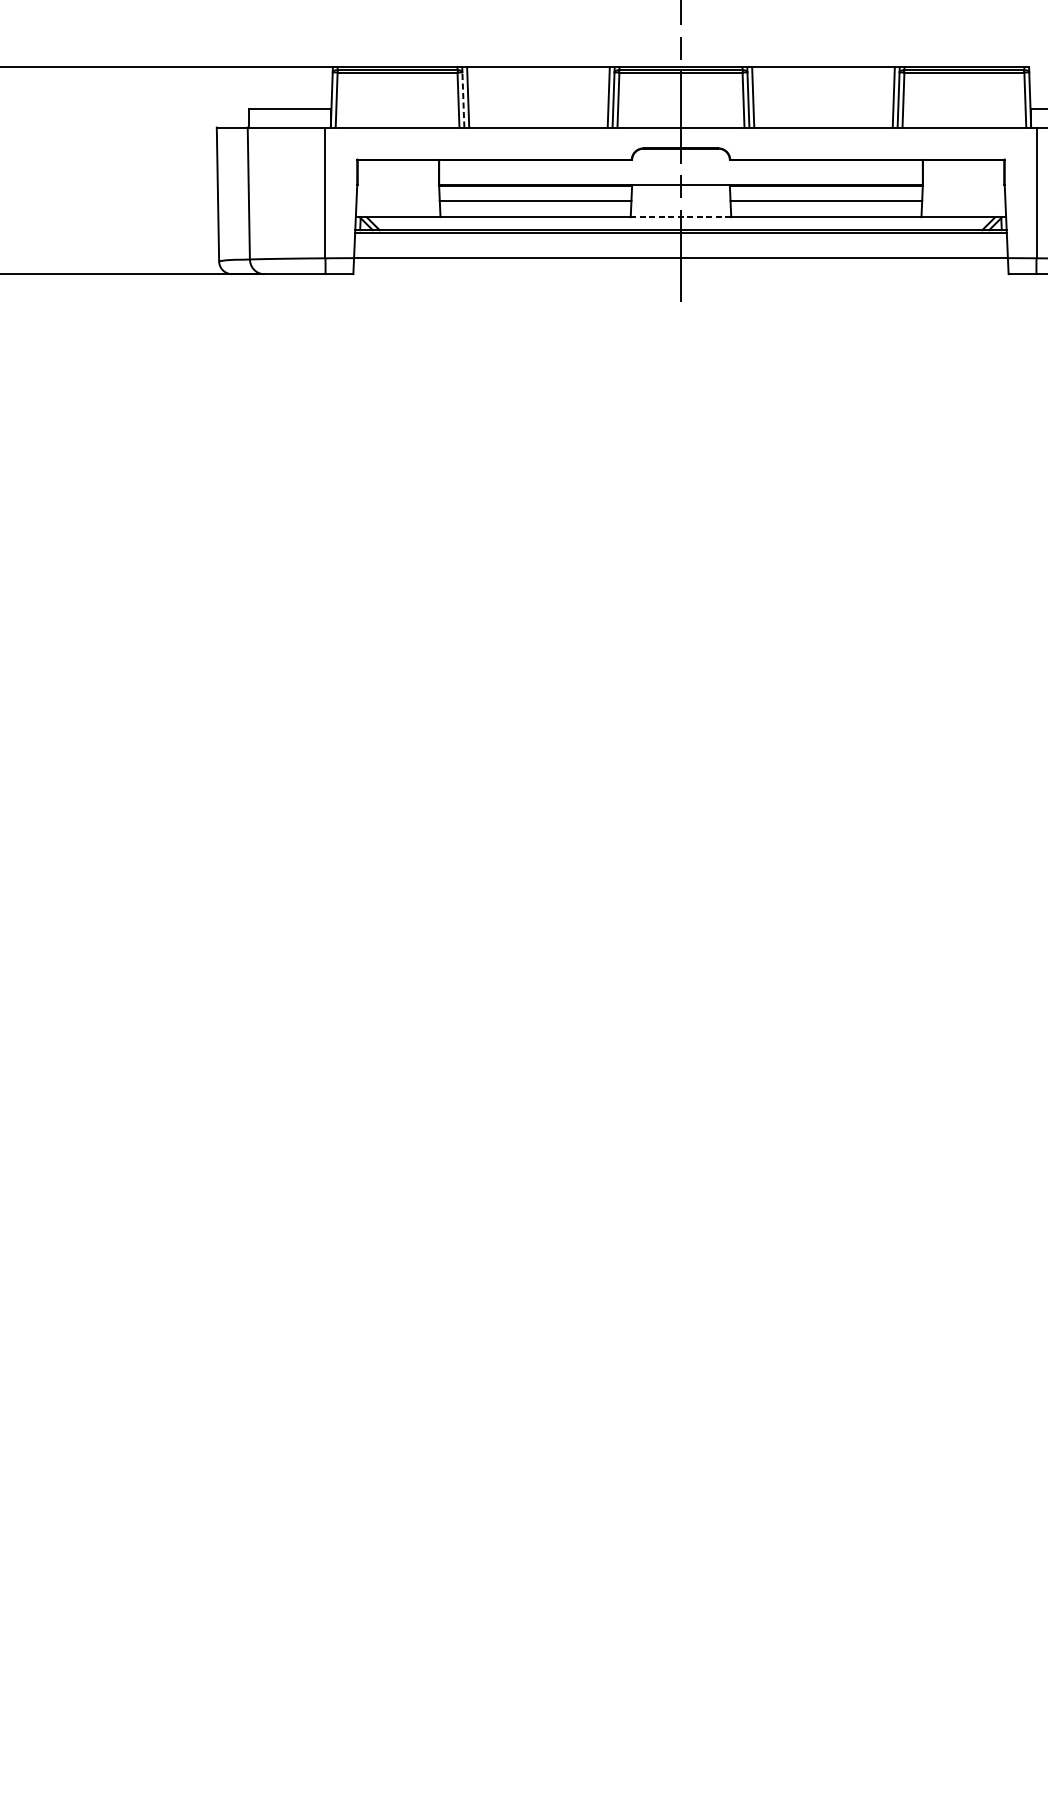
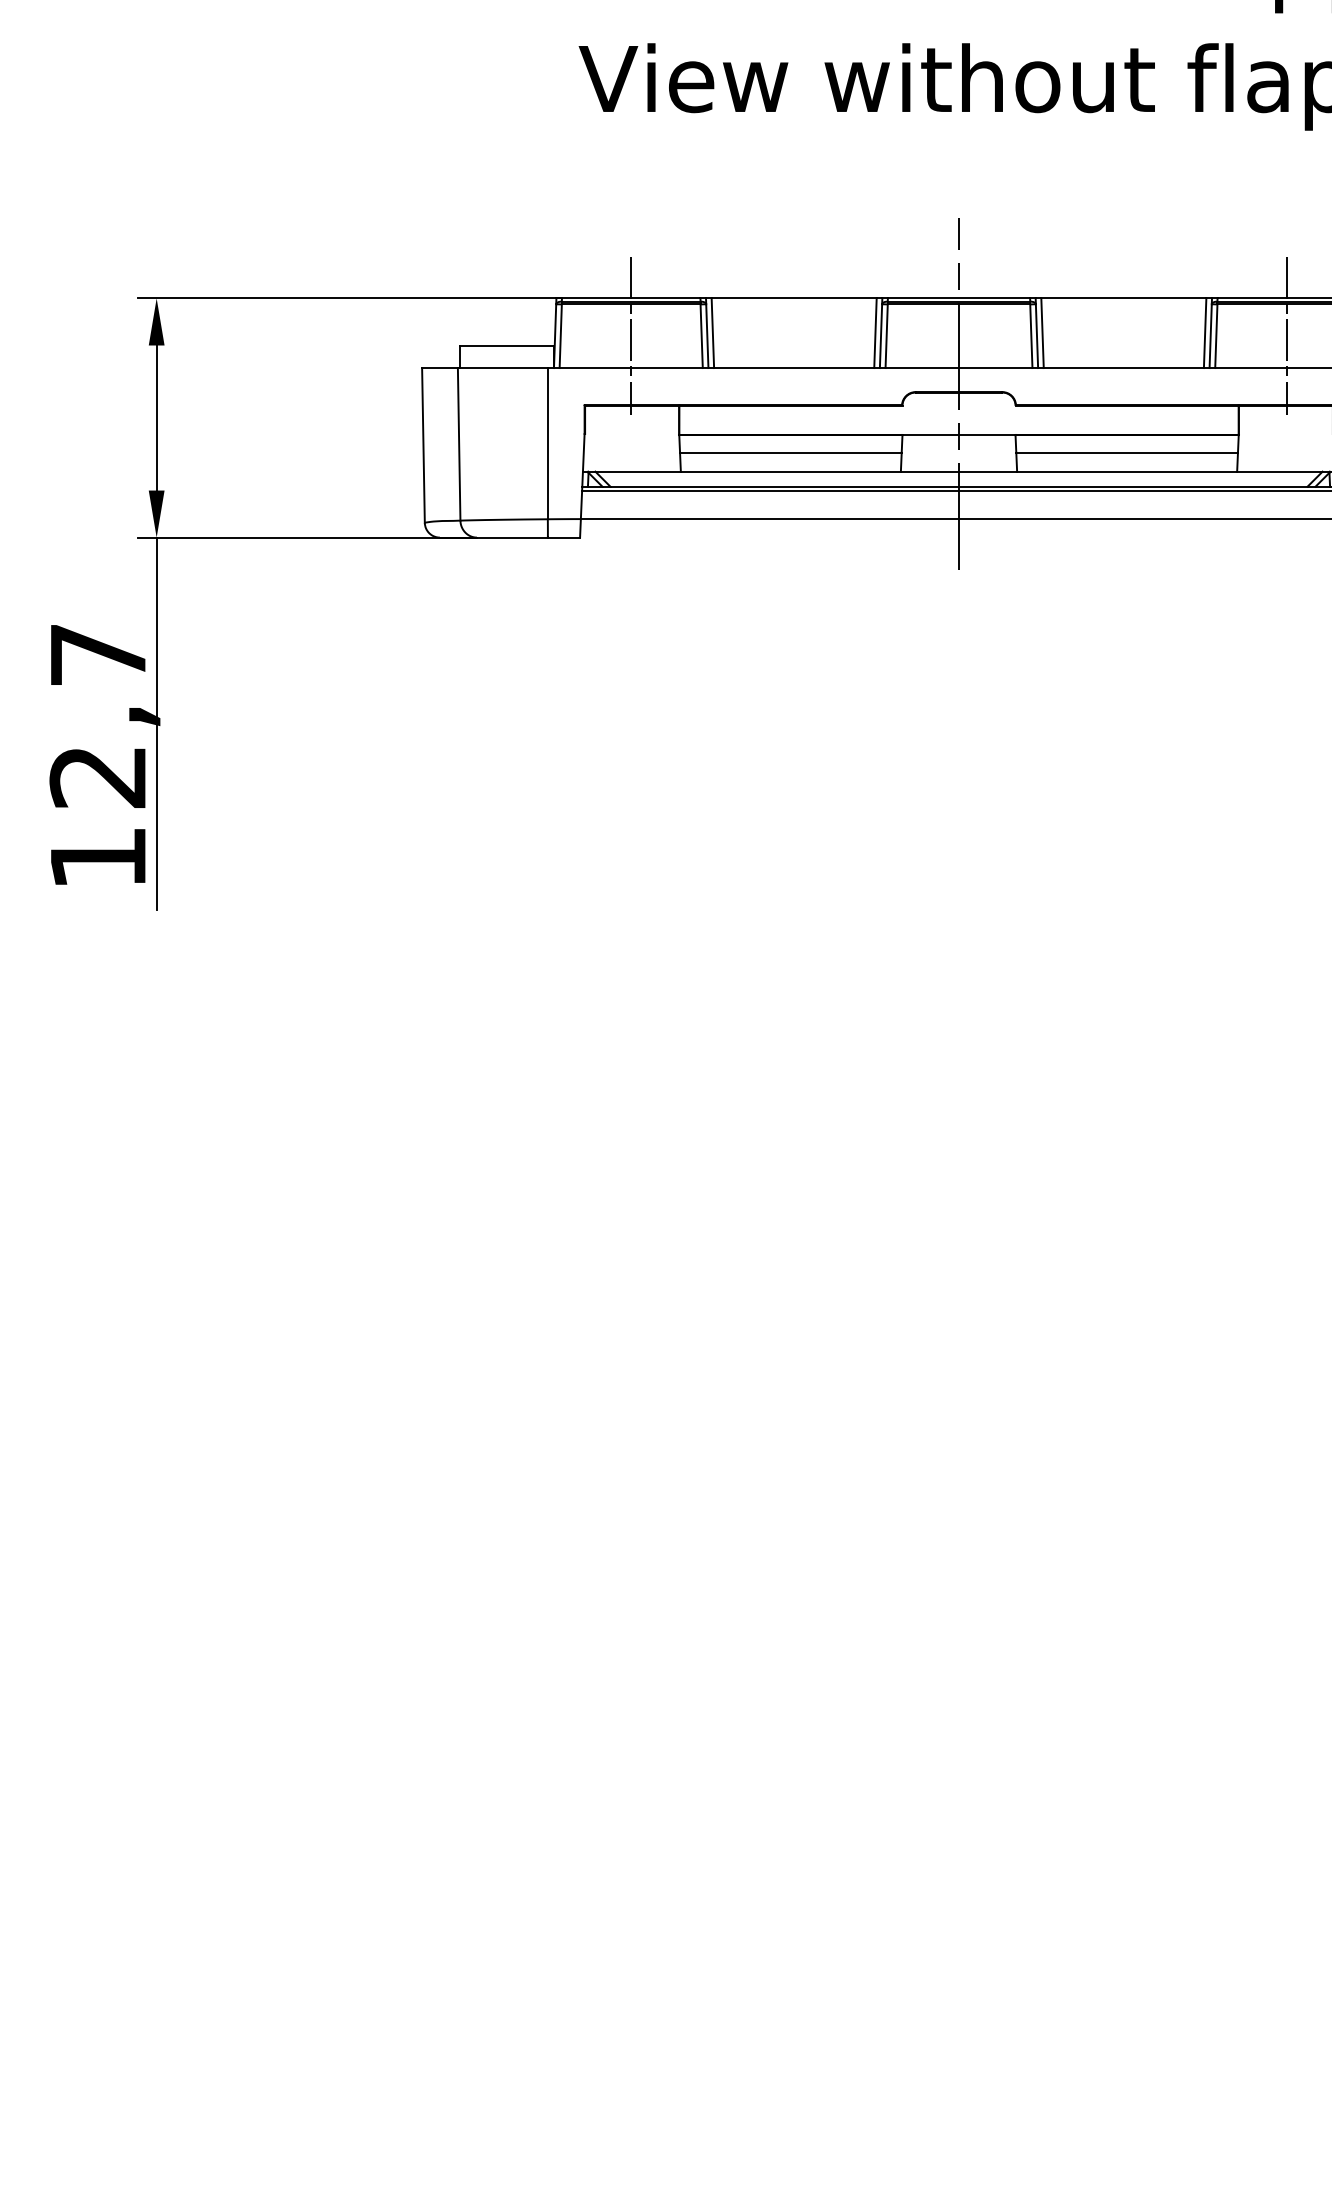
line: (397, 100) -> (631, 336), added
line: (463, 100) -> (707, 336), dashed -> solid
line: (964, 100) -> (1286, 336), added
line: (680, 217) -> (958, 471), dashed -> solid

